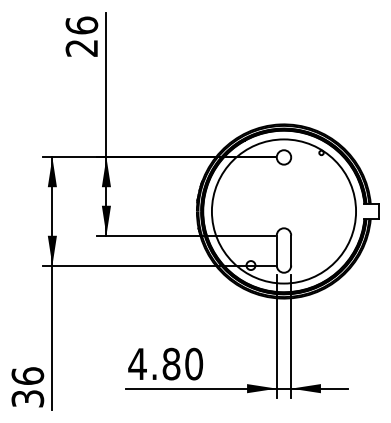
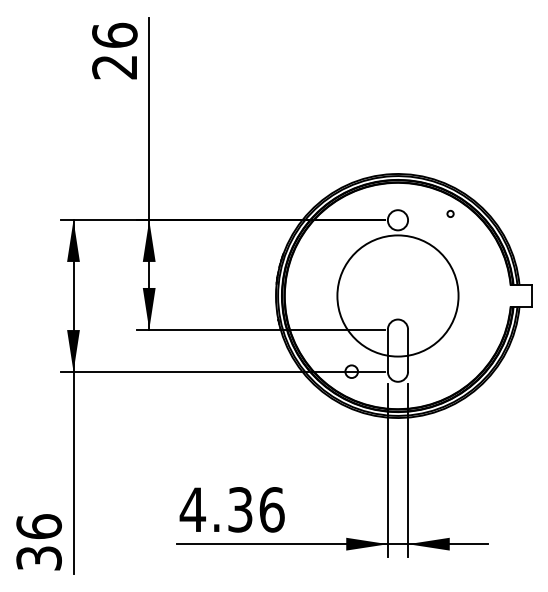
circle: (283, 211) -> (397, 295), size x0.6
text: (183, 363) -> (256, 509), 4.80 -> 4.36

